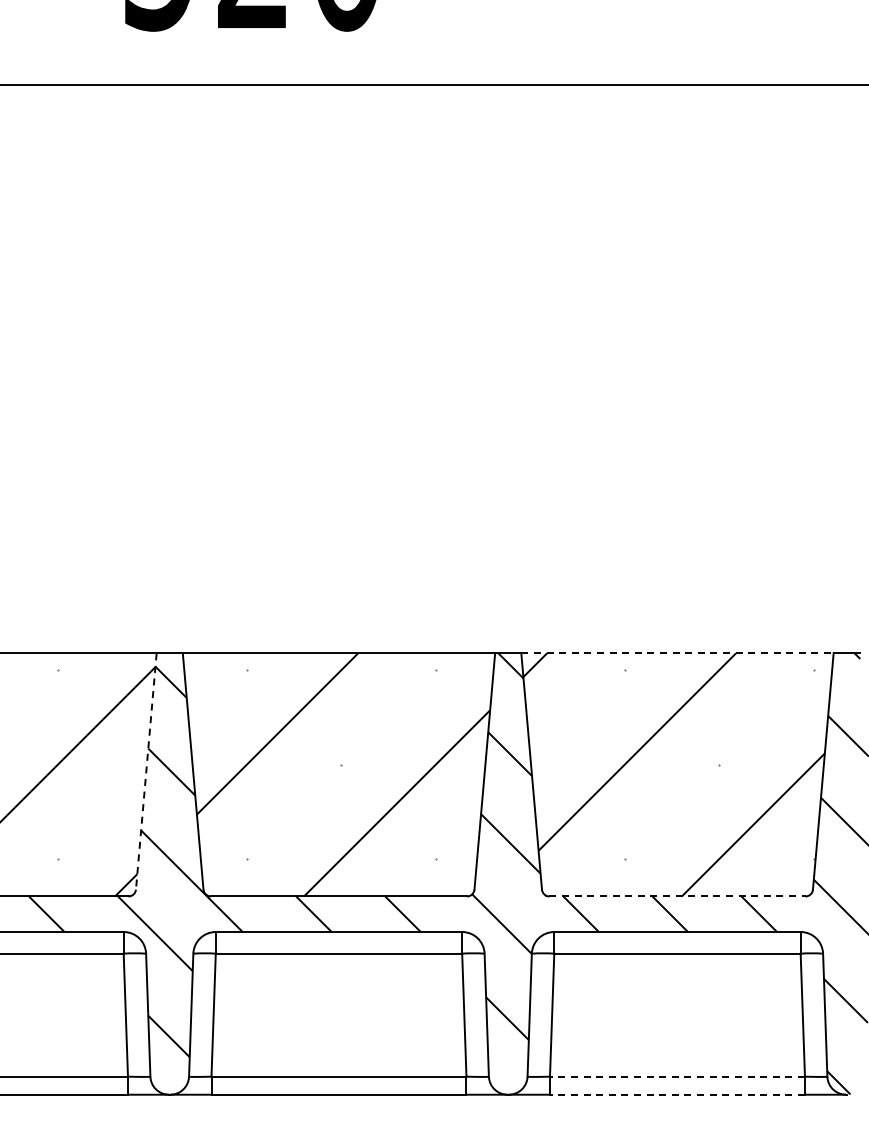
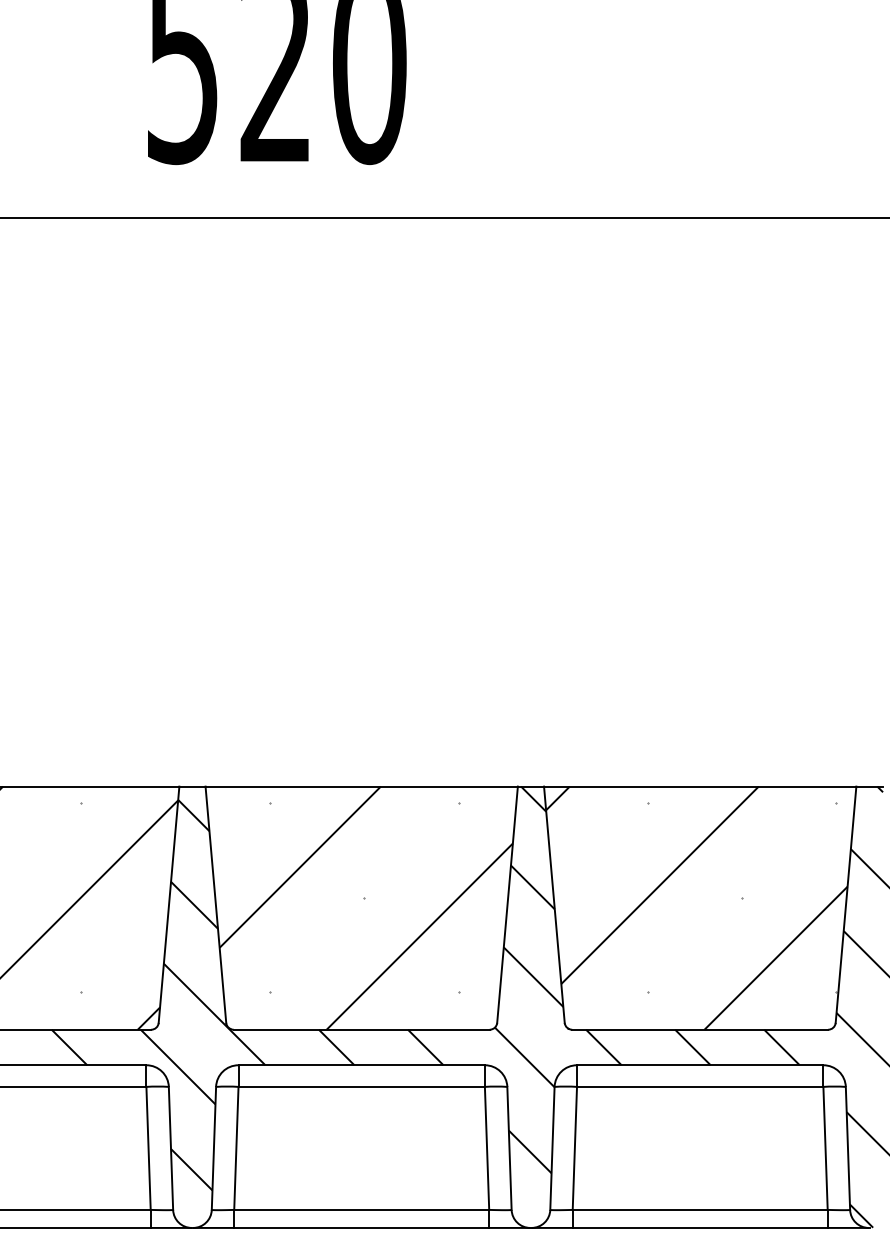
line: (677, 653) -> (700, 786), dashed -> solid
line: (146, 771) -> (169, 904), dashed -> solid
line: (677, 896) -> (700, 1029), dashed -> solid
line: (676, 1076) -> (699, 1209), dashed -> solid
line: (676, 1094) -> (699, 1227), dashed -> solid

